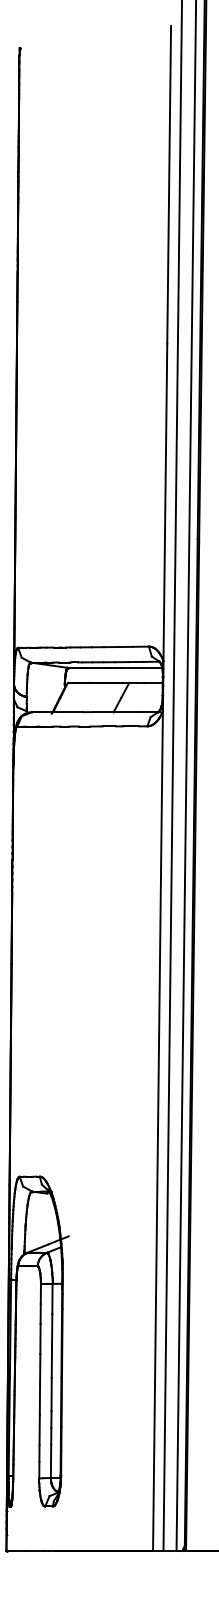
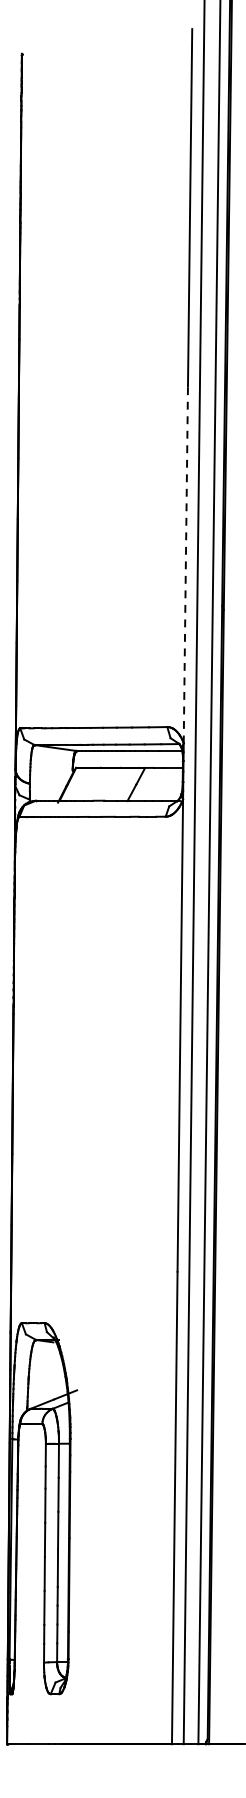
line: (165, 502) -> (185, 564), solid -> dashed

